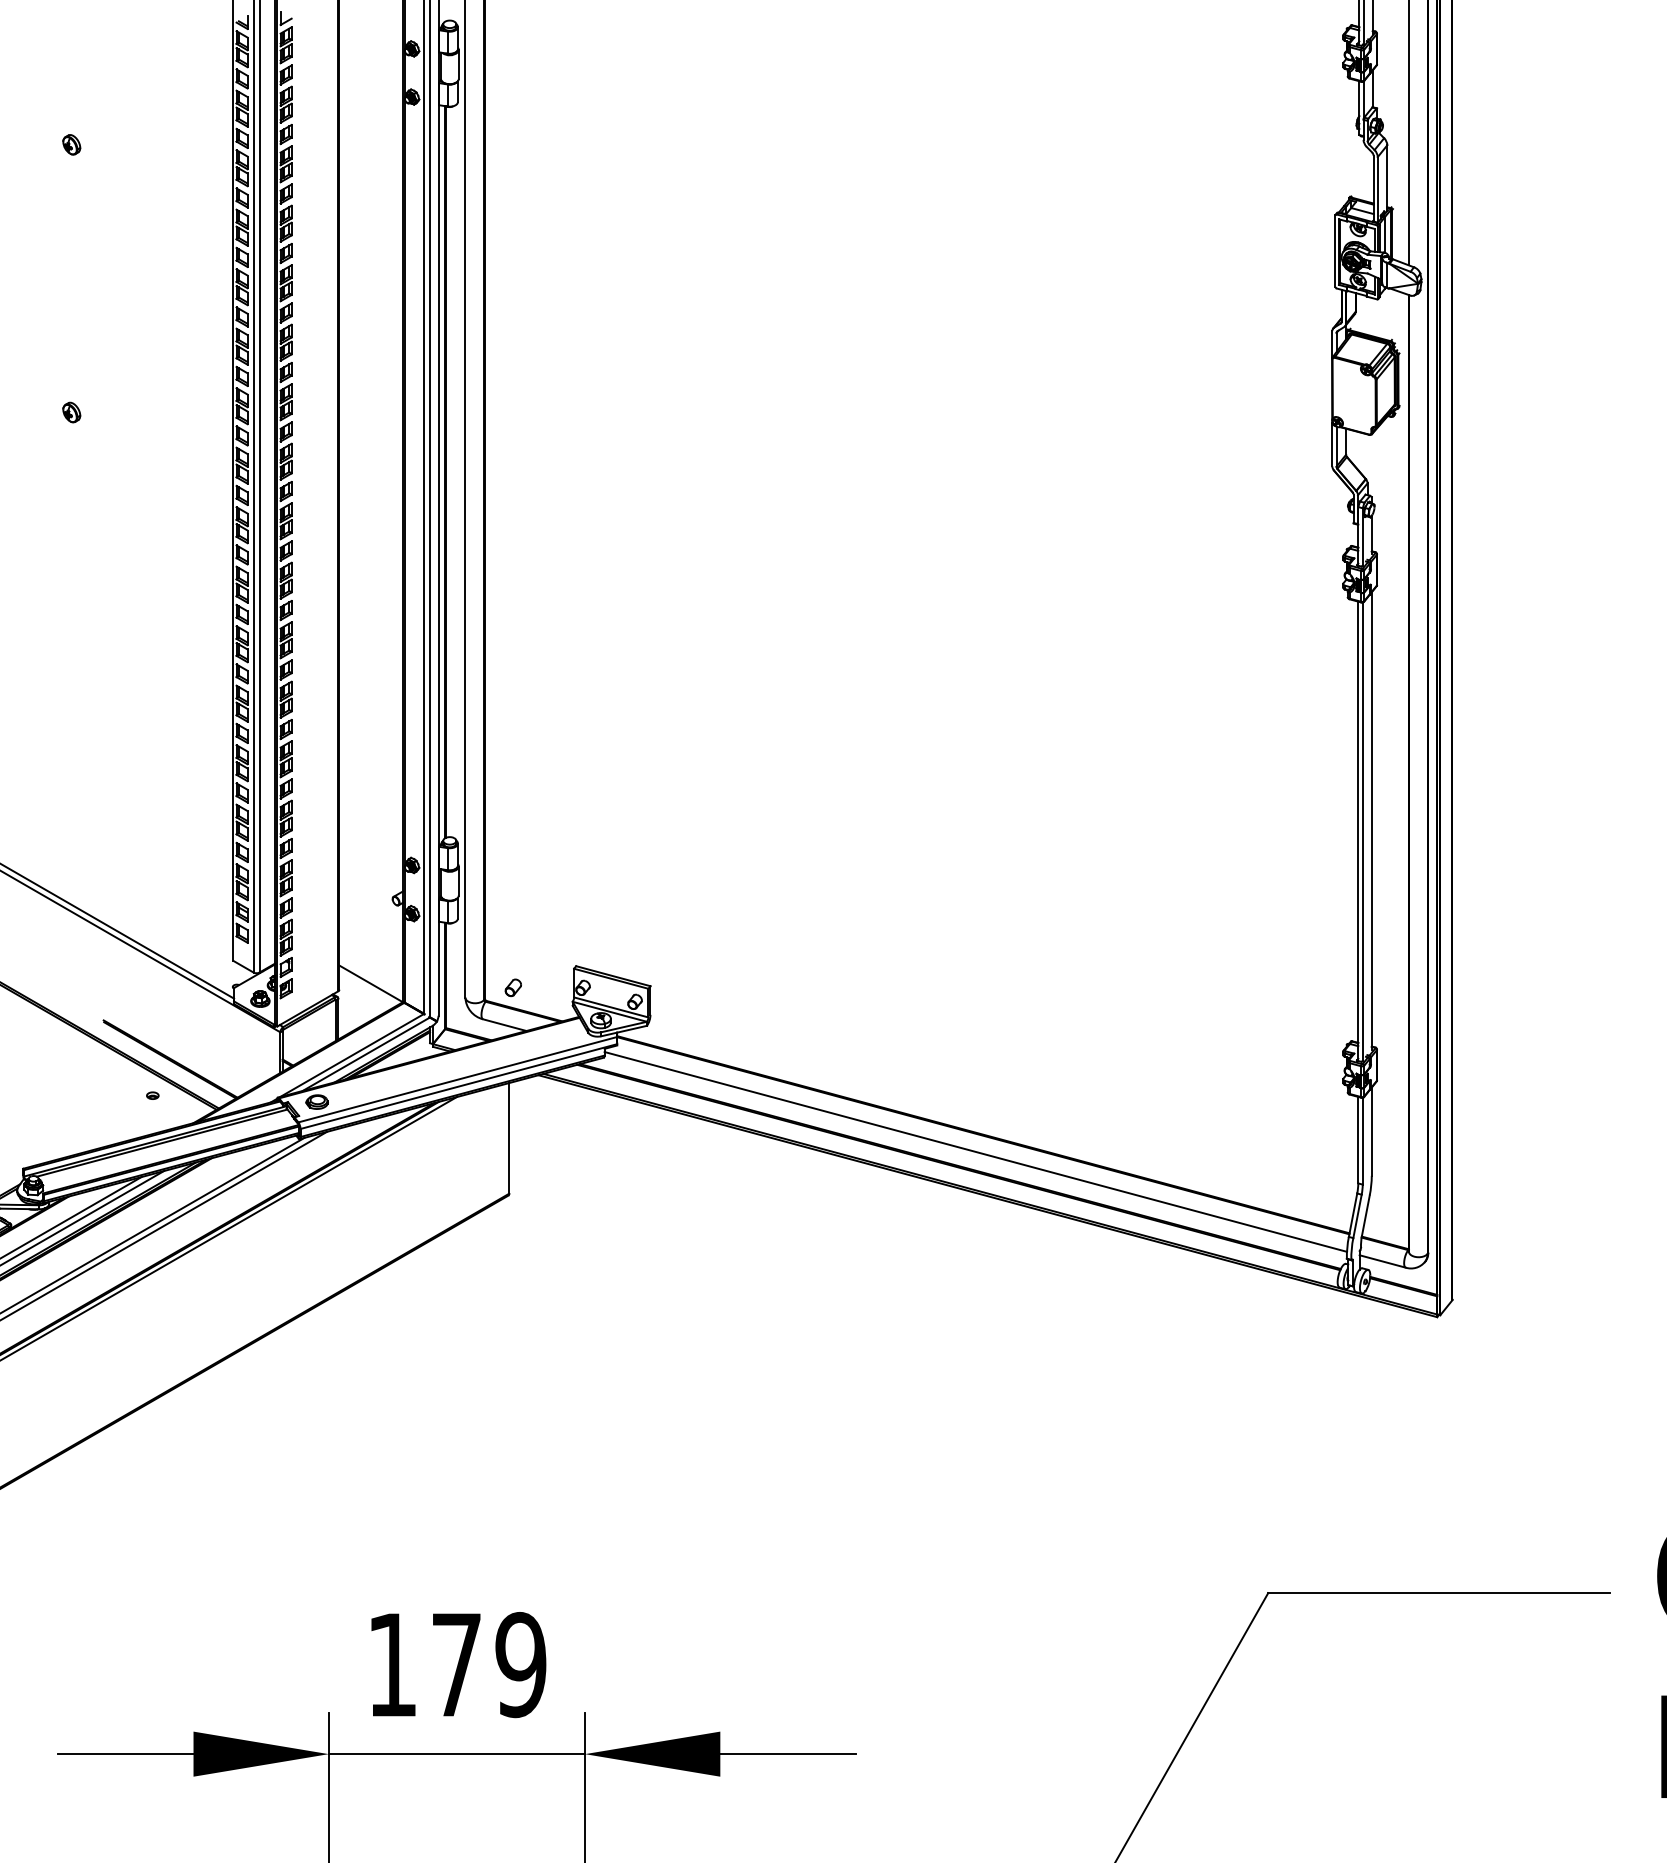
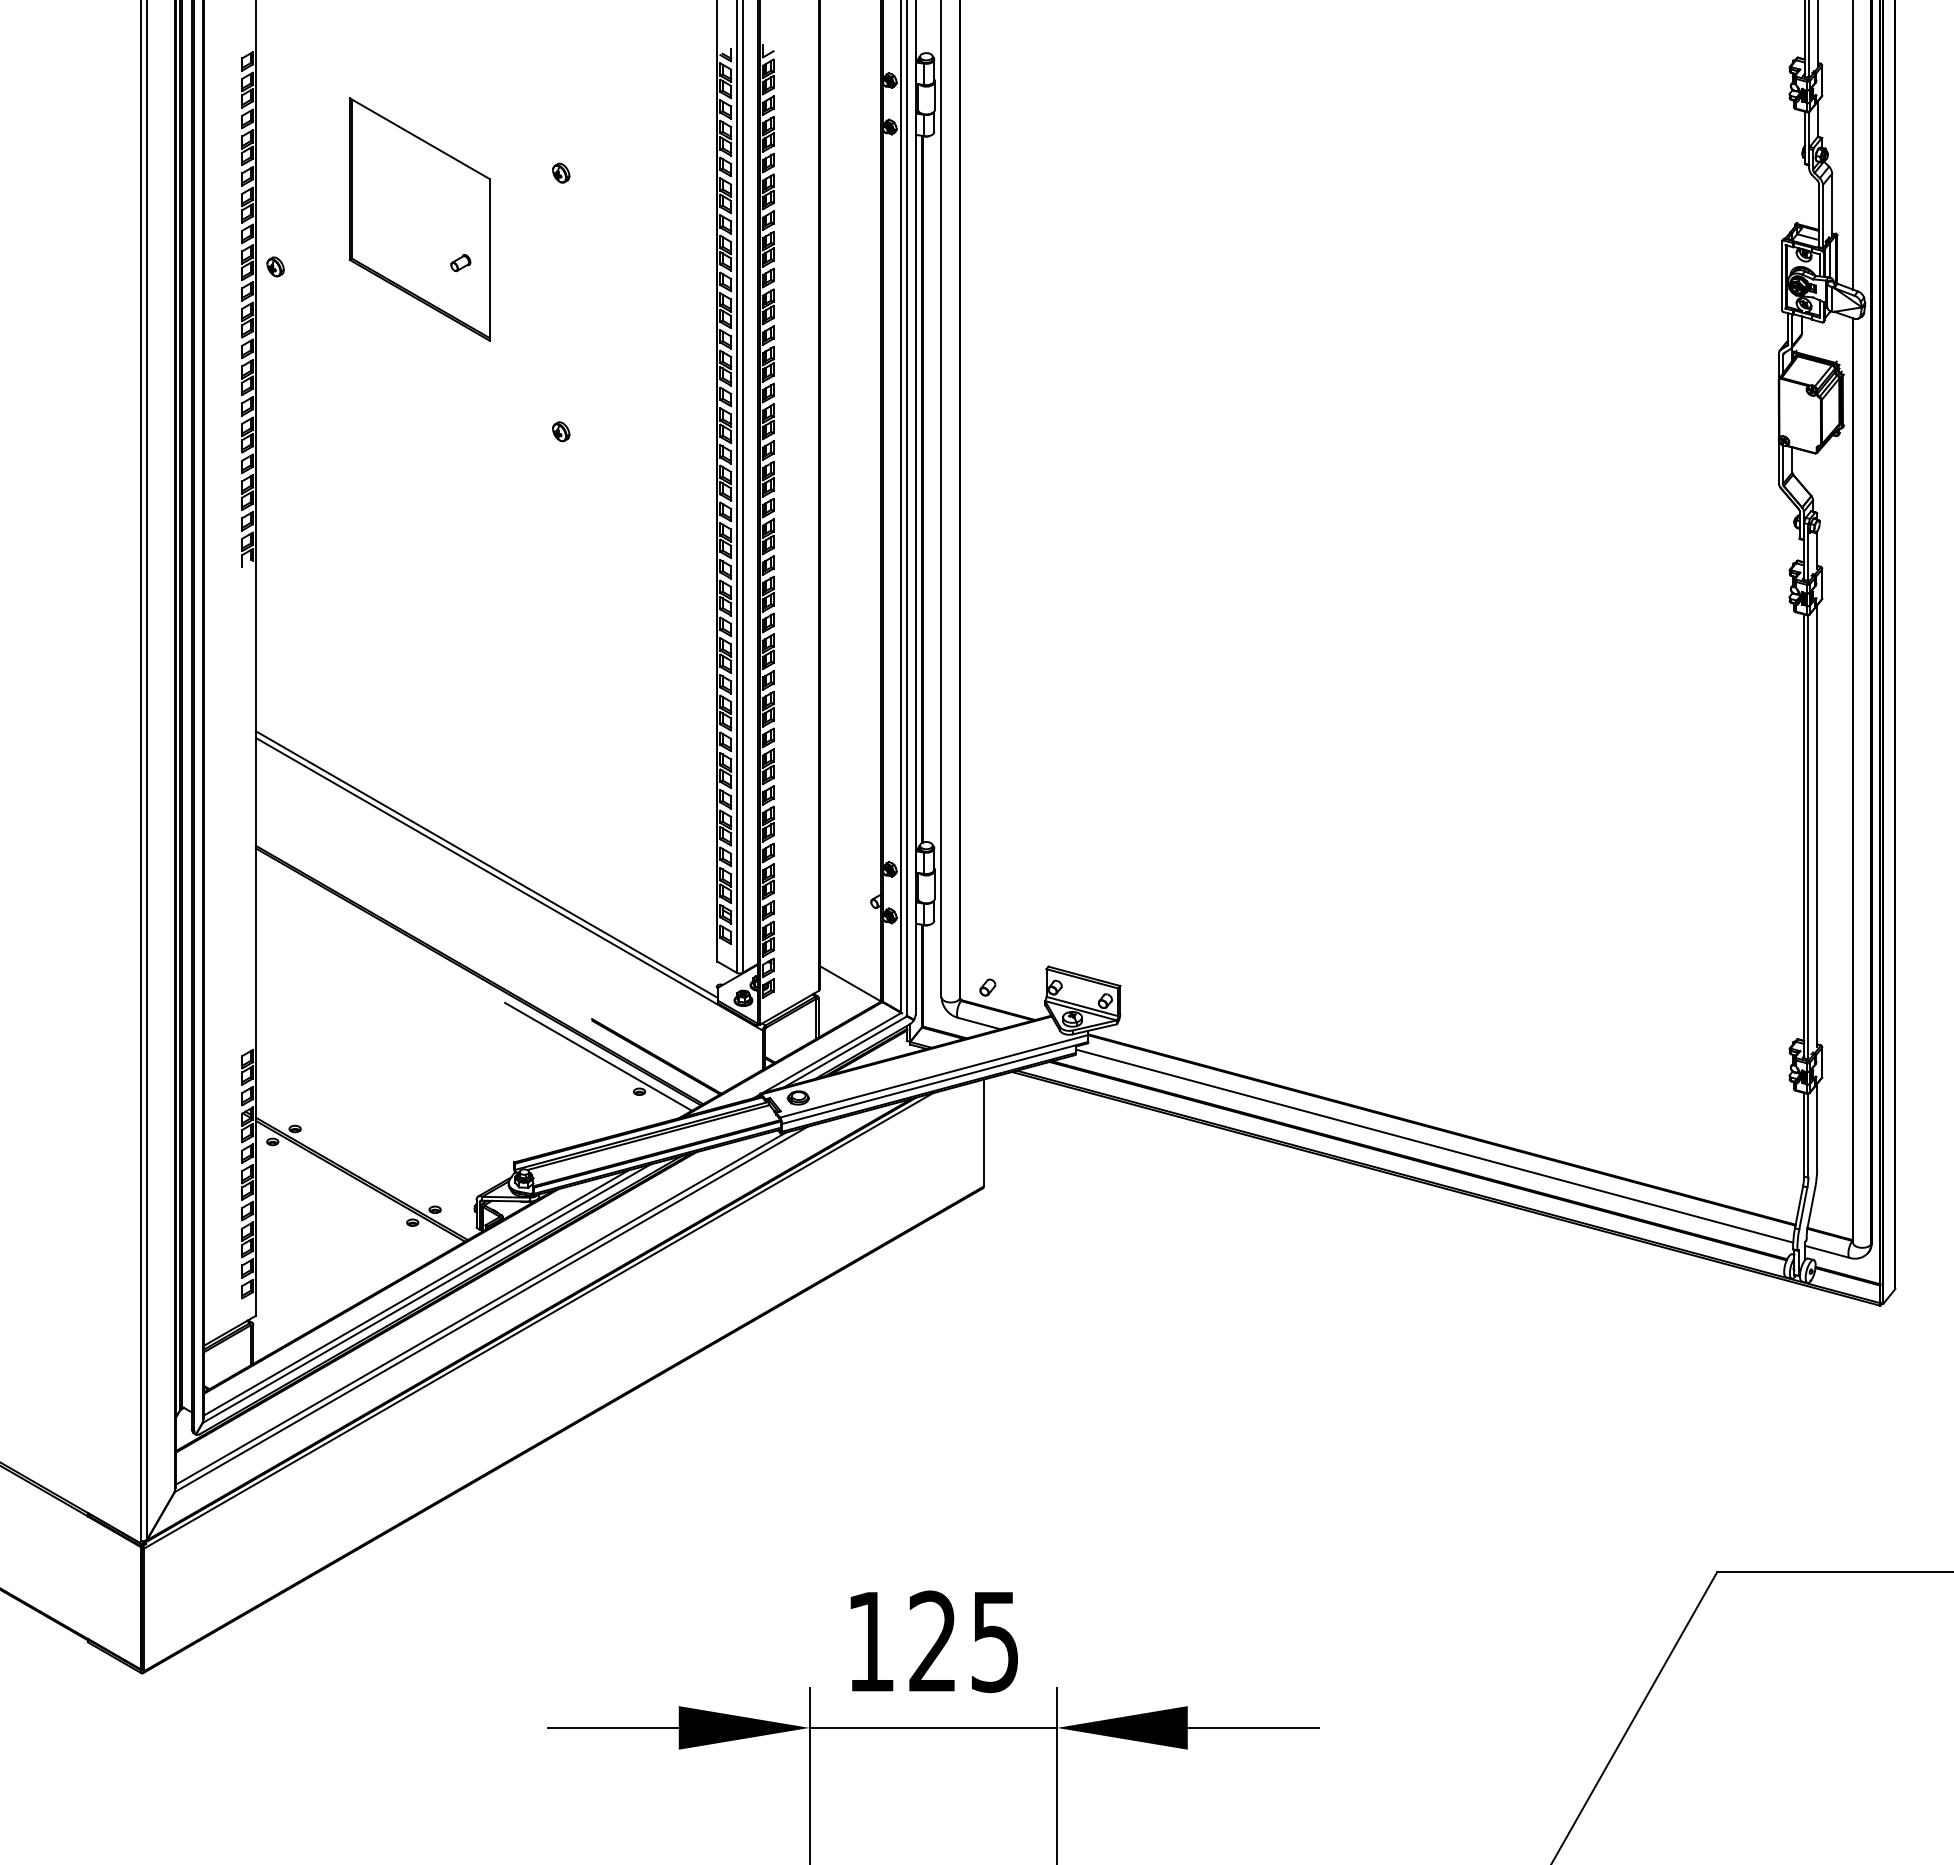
line: (110, 1059) -> (598, 1056), added
text: (489, 1664) -> (964, 1641), 179 -> 125

